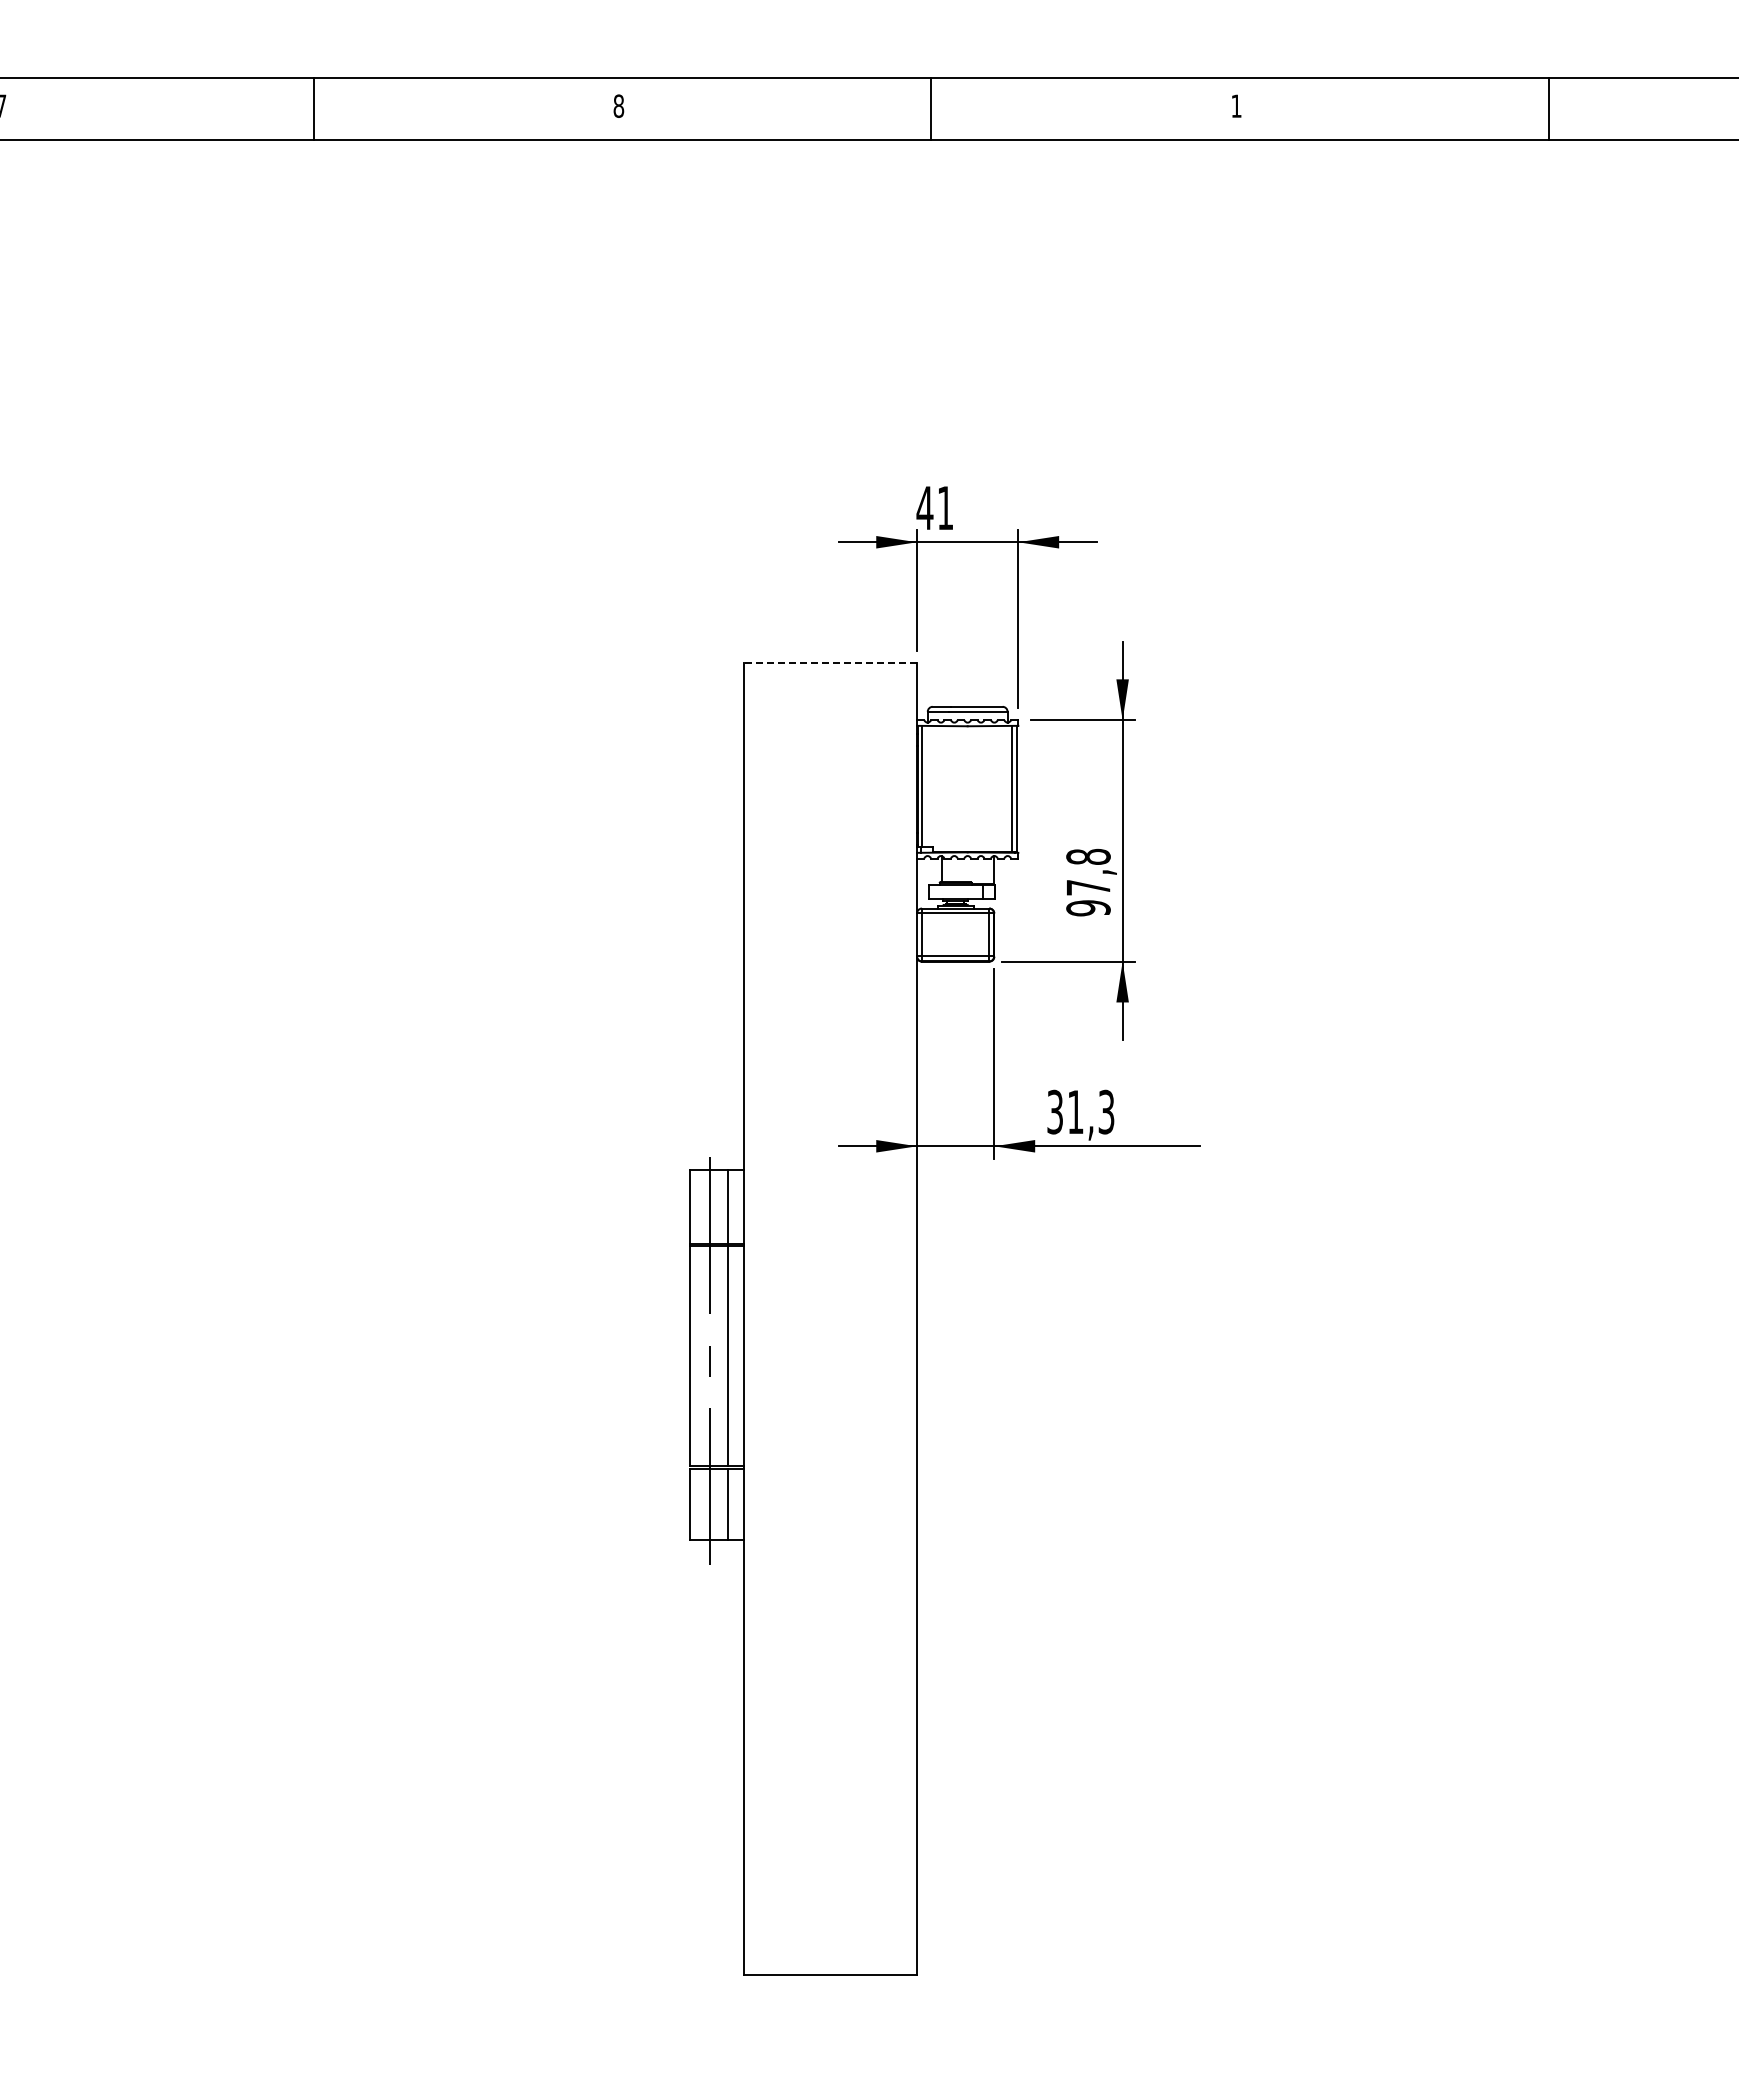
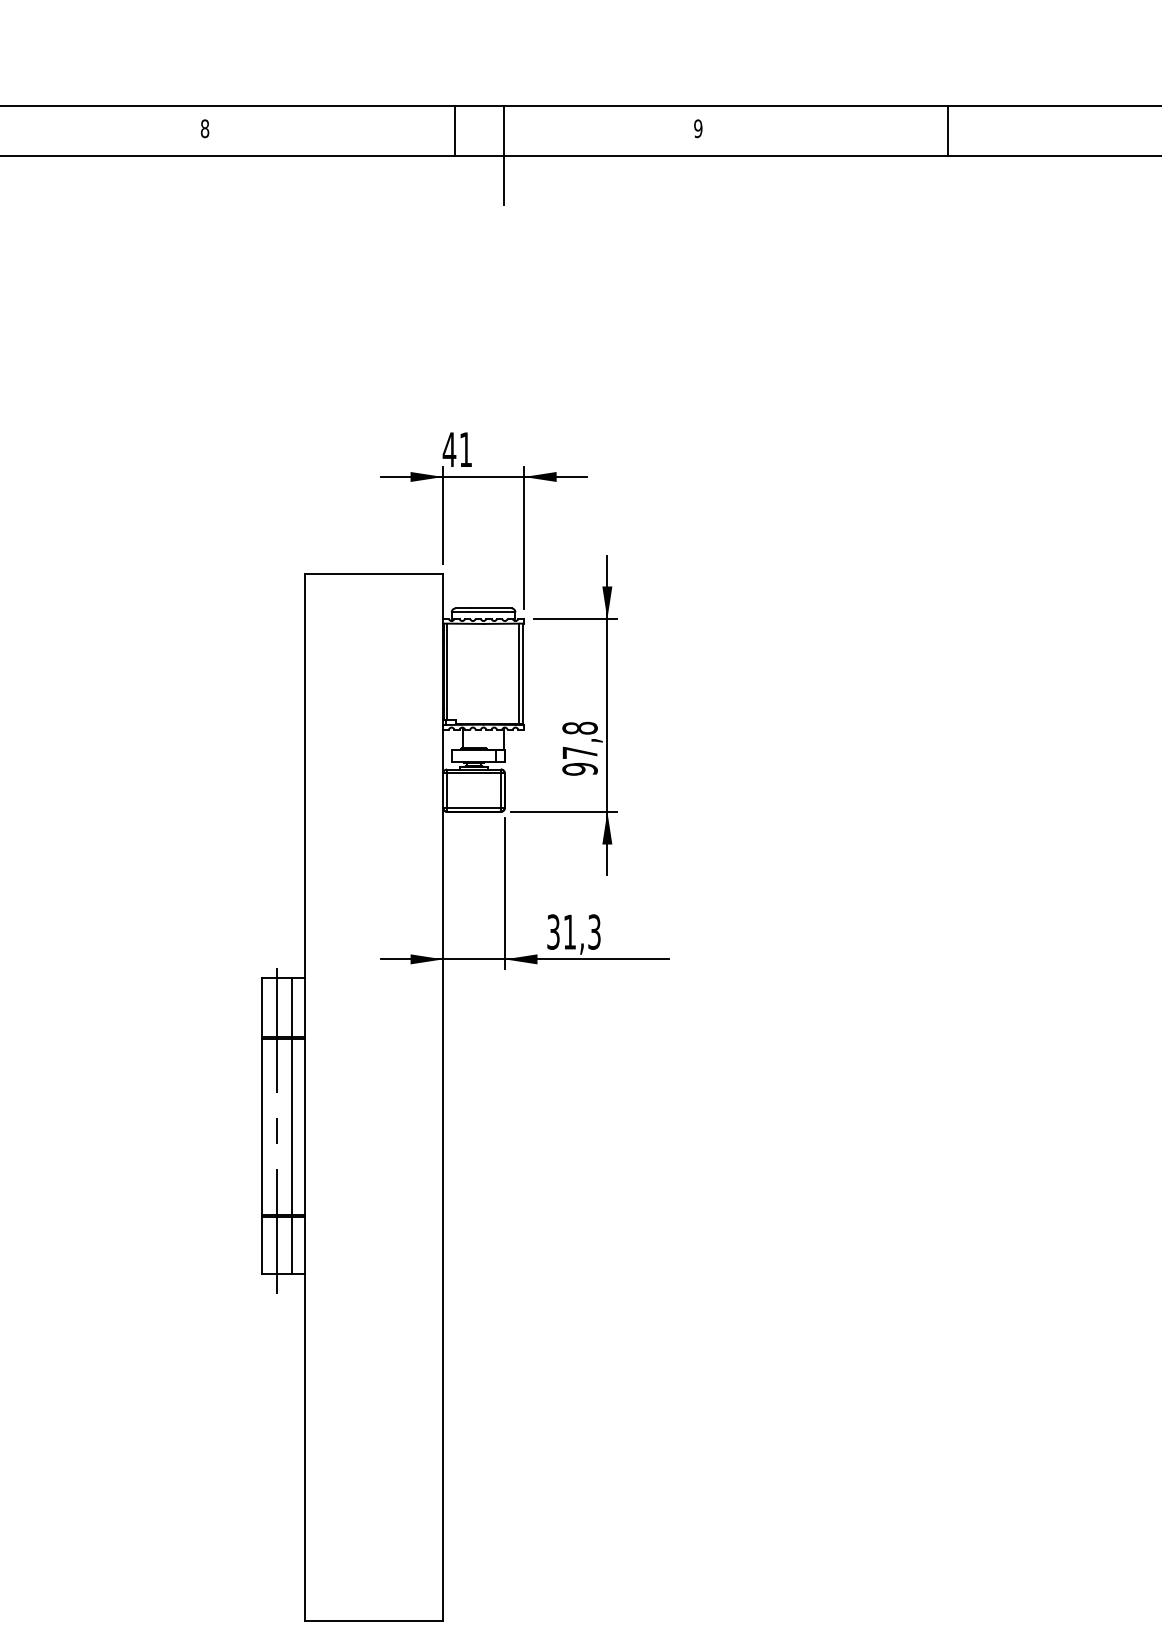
text: (1236, 105) -> (698, 128), 1 -> 9
line: (993, 139) -> (504, 155), added
line: (830, 663) -> (374, 573), dashed -> solid

